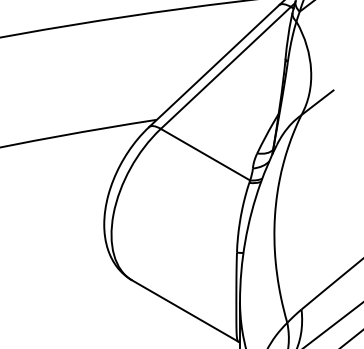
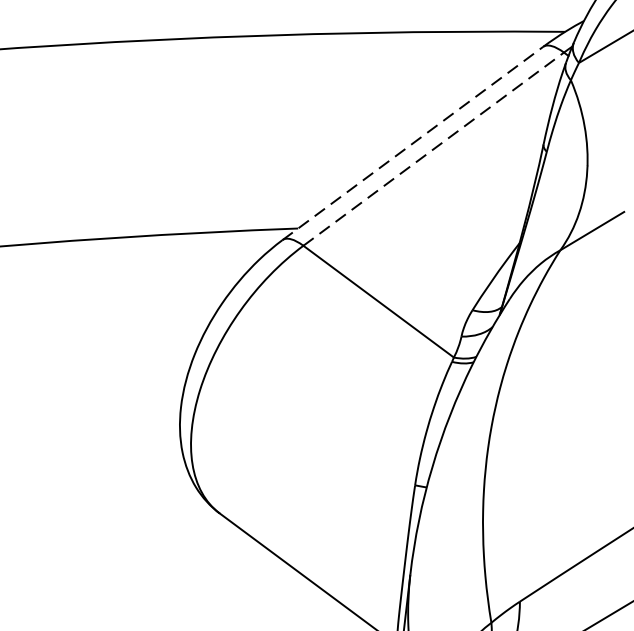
line: (214, 65) -> (413, 142), solid -> dashed
line: (226, 67) -> (434, 148), solid -> dashed

